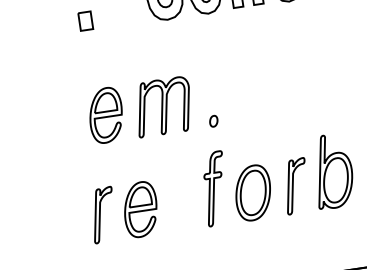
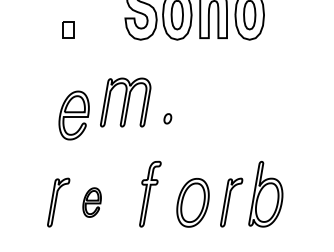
part: (163, 106) -> (125, 102), moved
part: (213, 121) -> (167, 118), moved
part: (215, 187) -> (150, 193), moved
part: (139, 209) -> (91, 202), size x0.6

